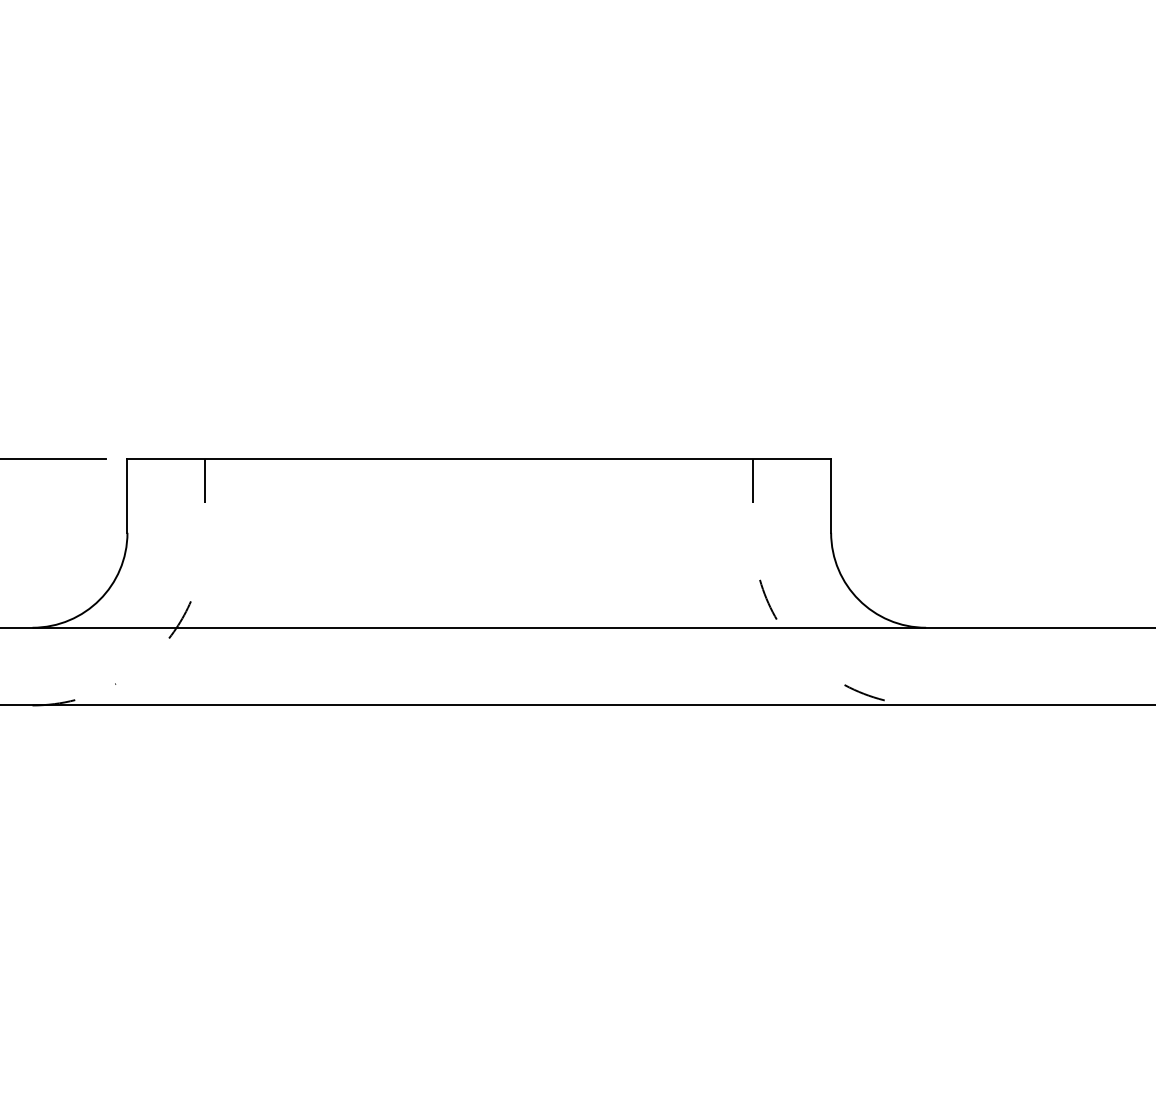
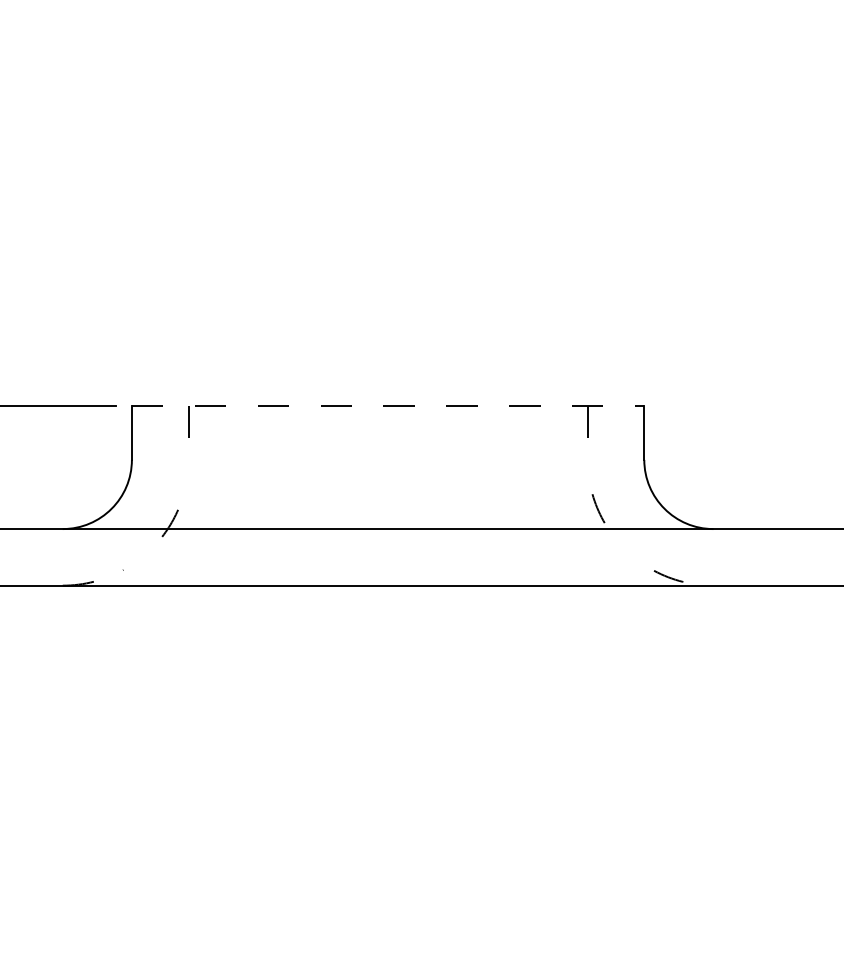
line: (479, 459) -> (388, 406), solid -> dashed

